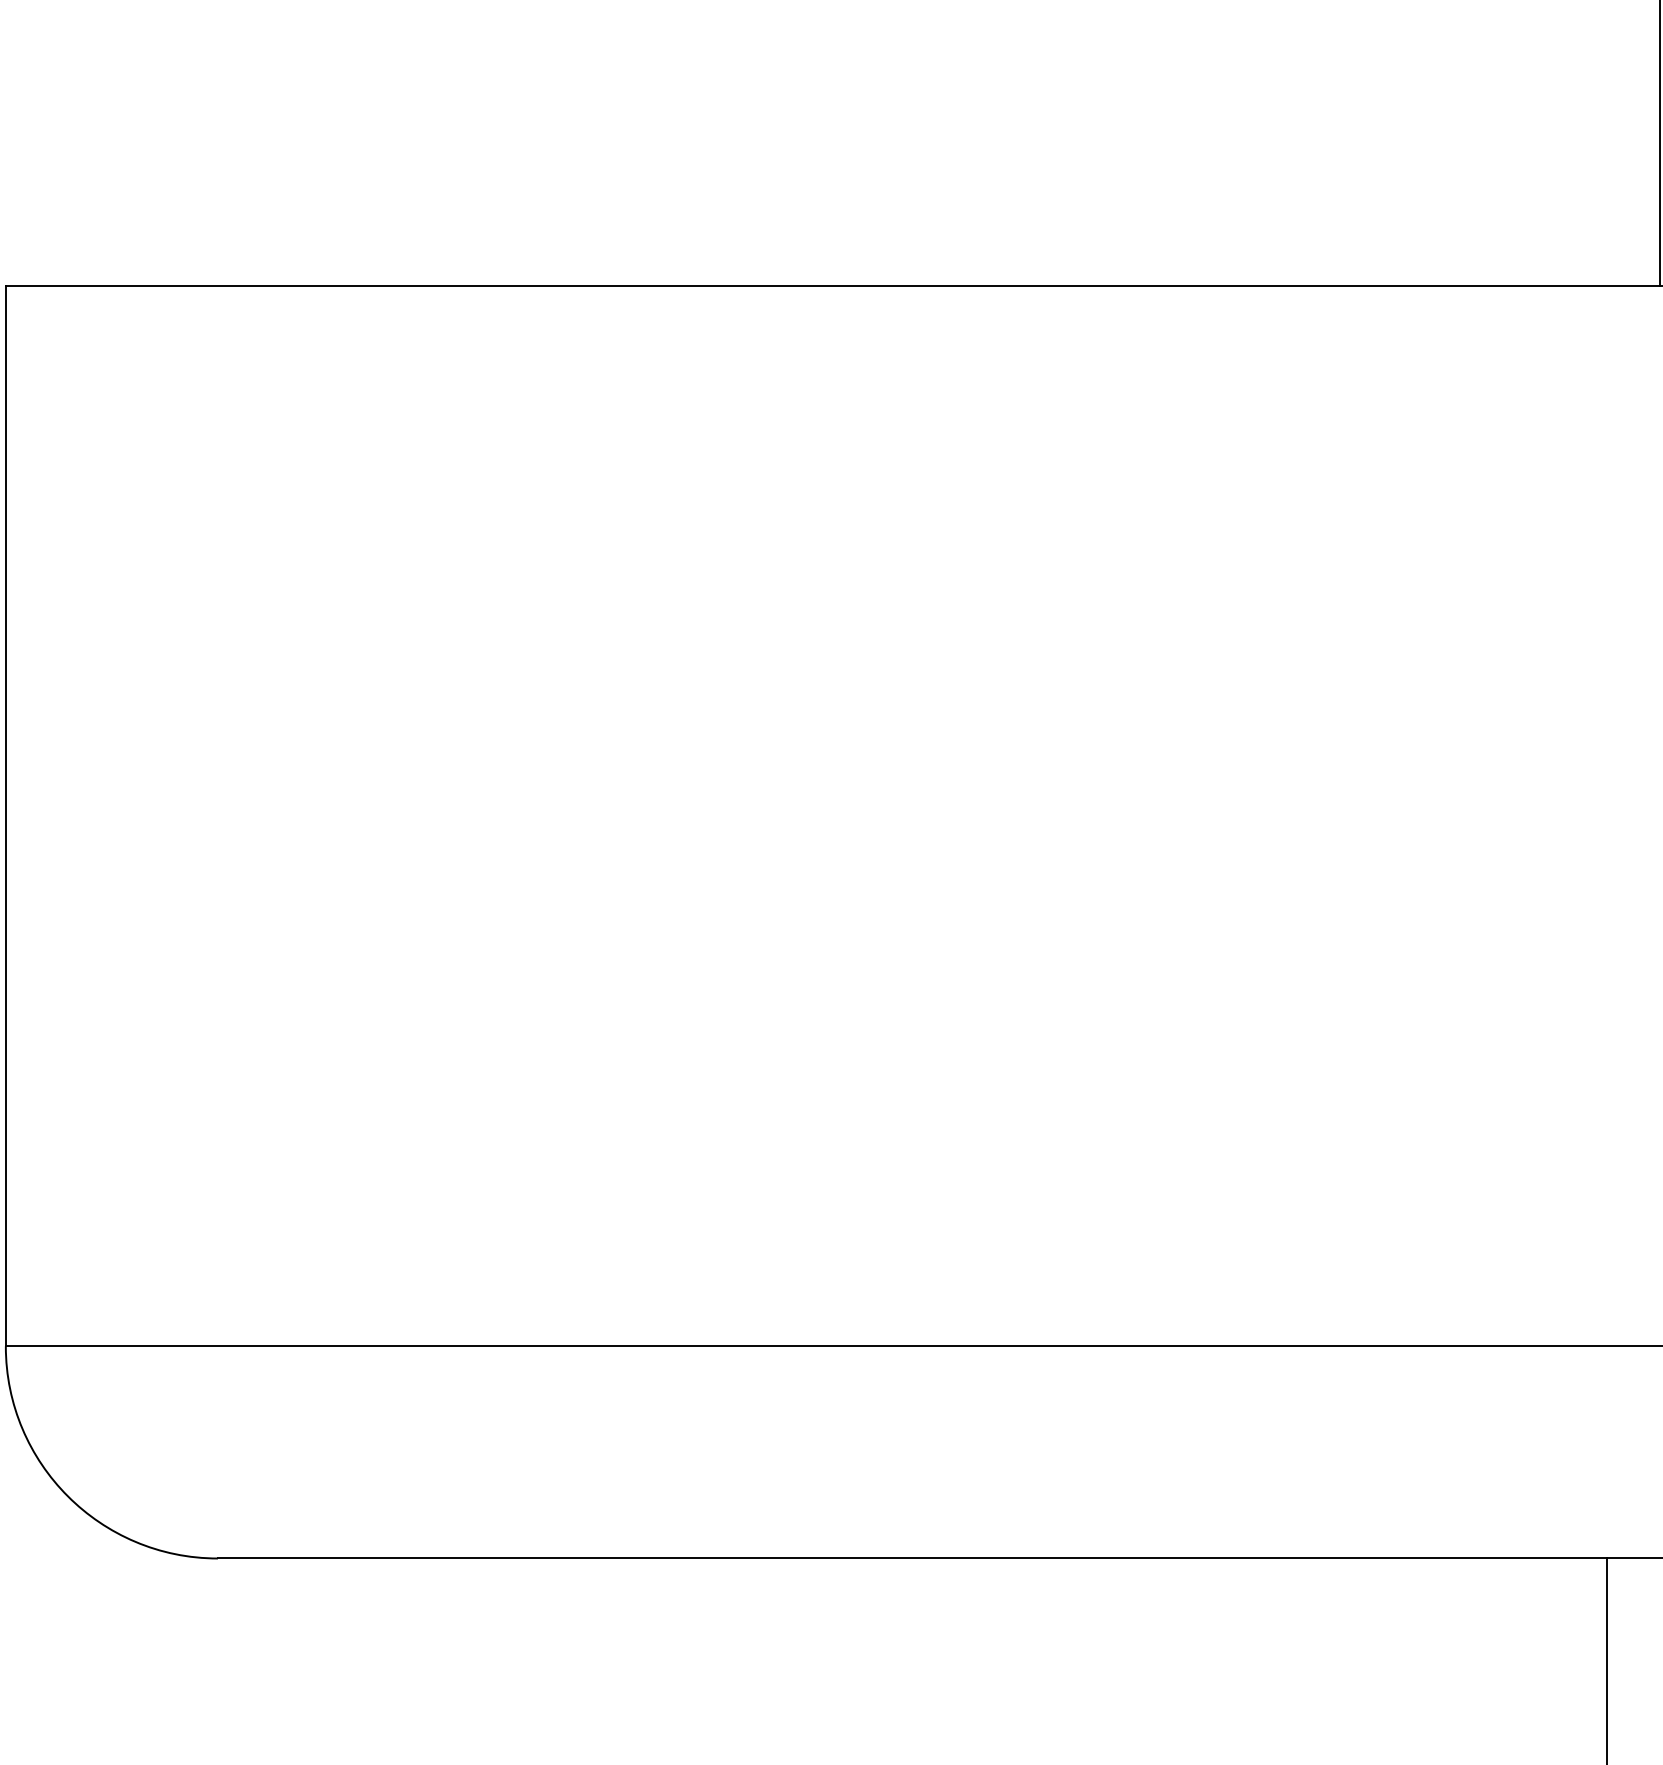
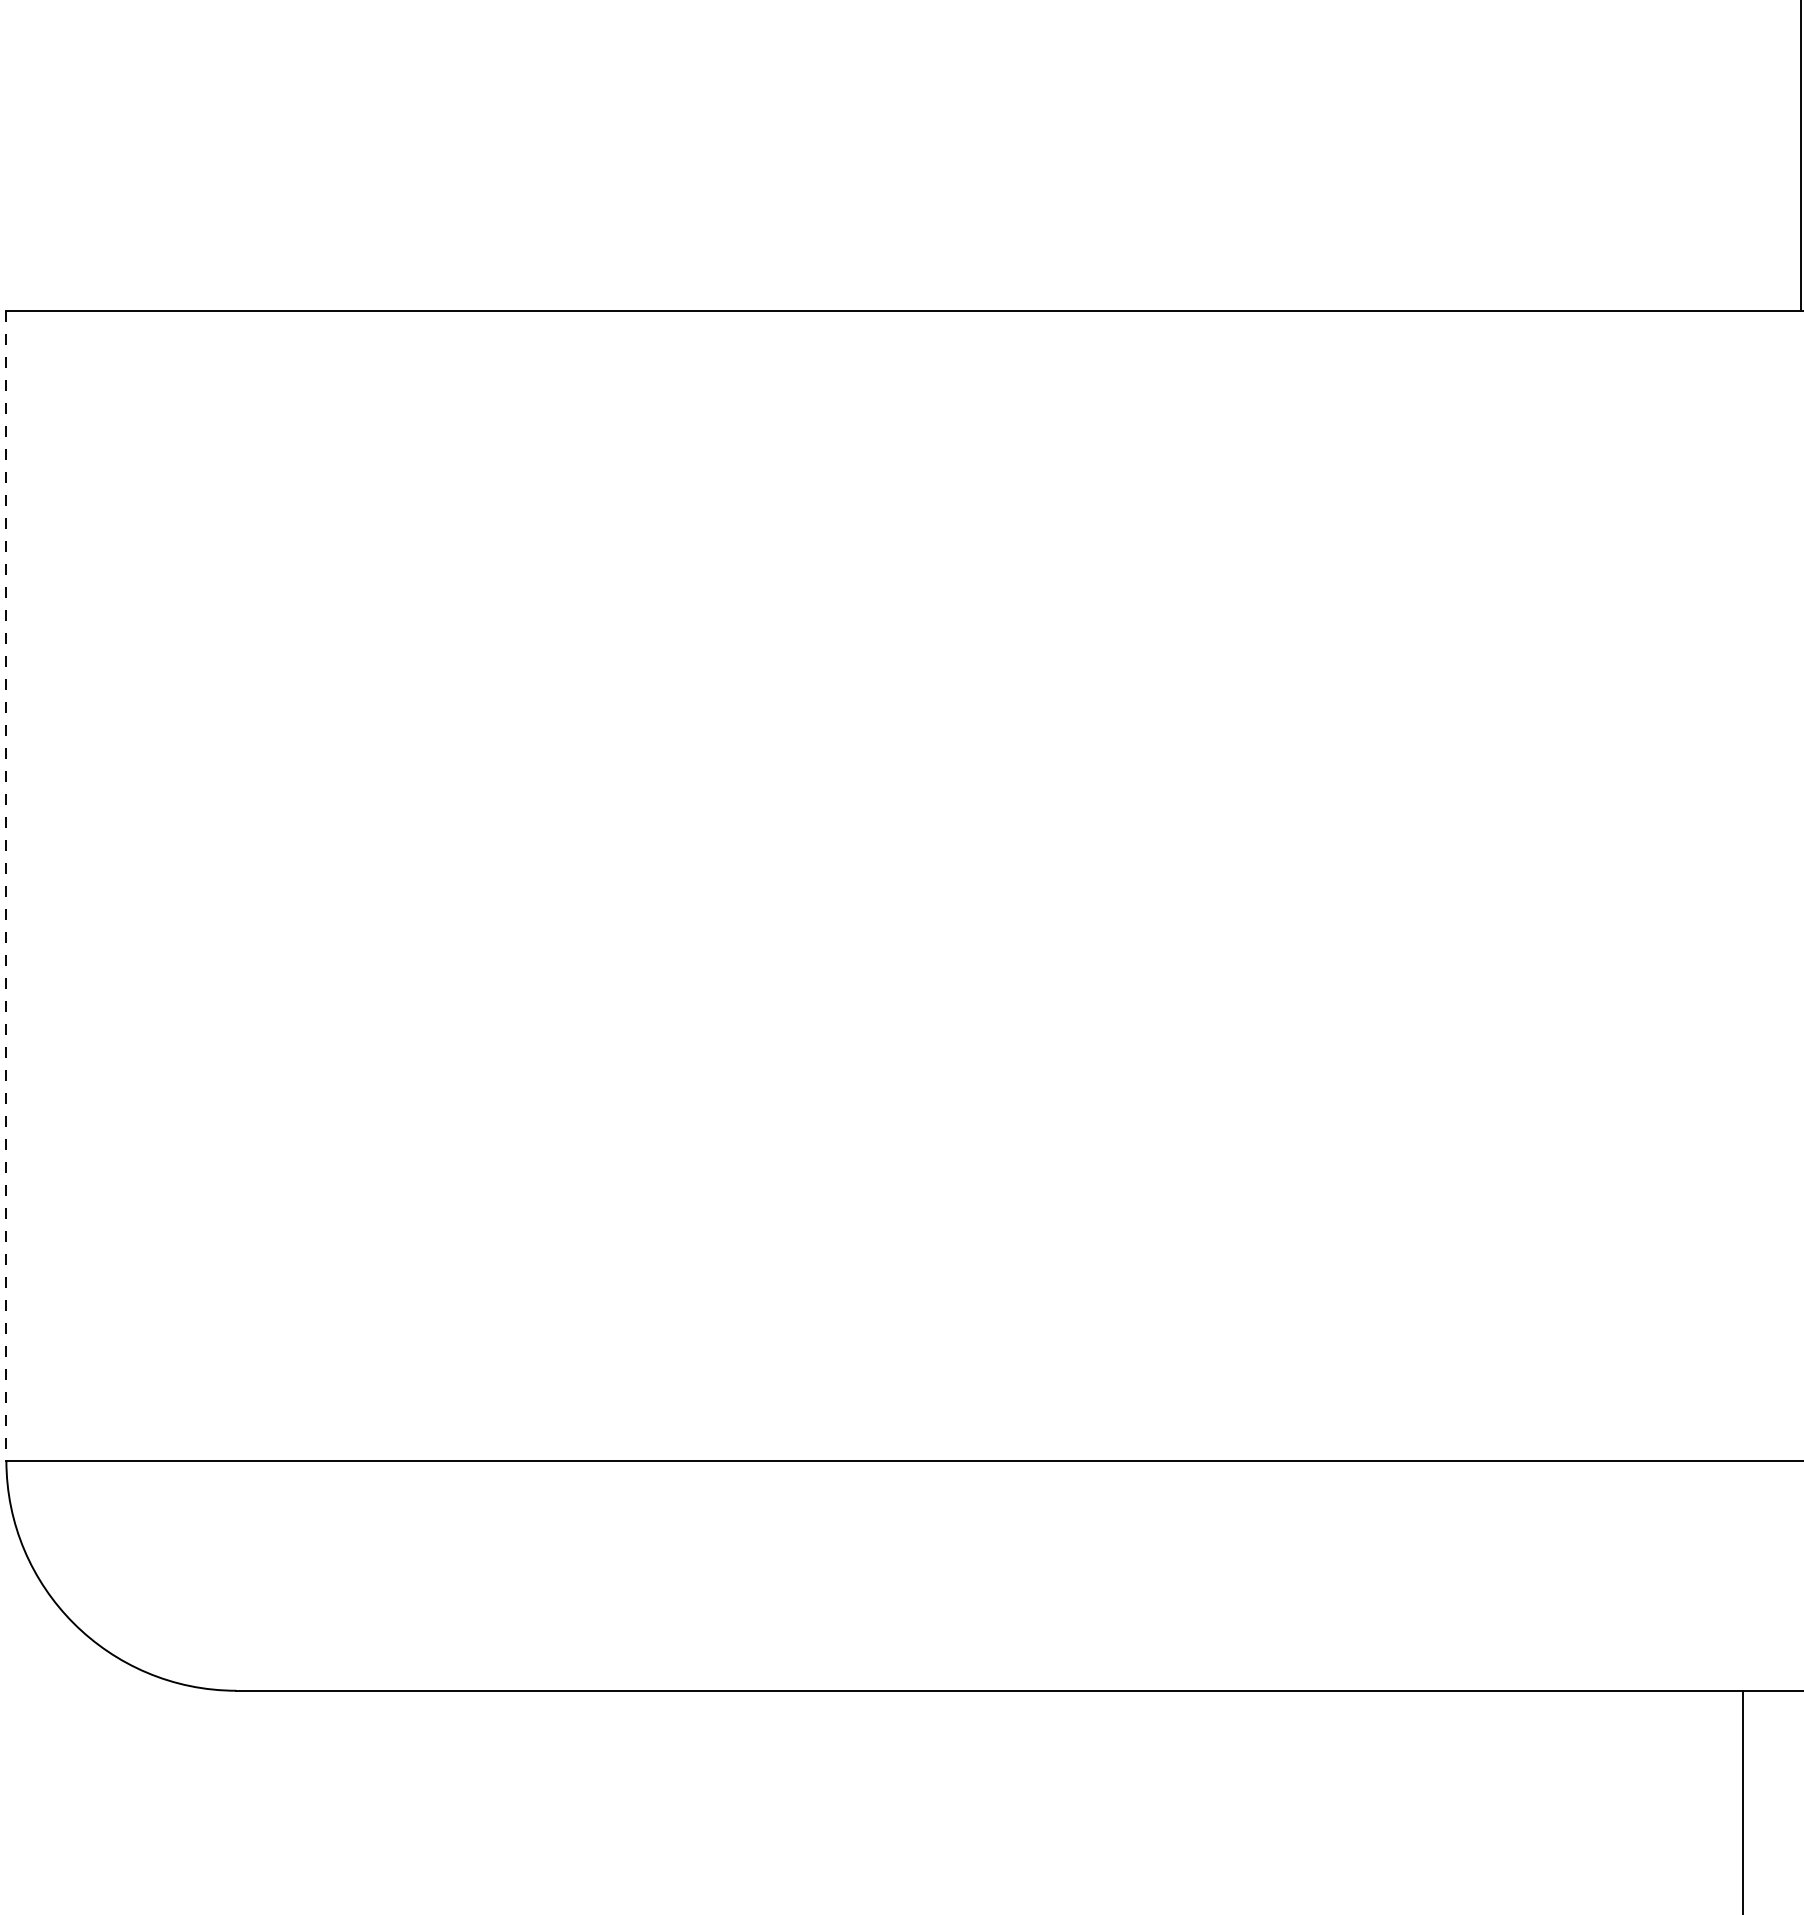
line: (5, 817) -> (6, 886), solid -> dashed

